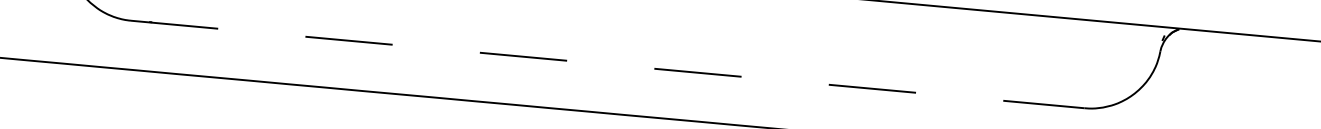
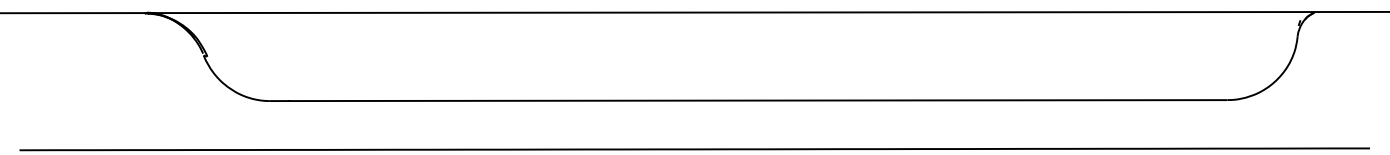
line: (607, 64) -> (748, 100), dashed -> solid

